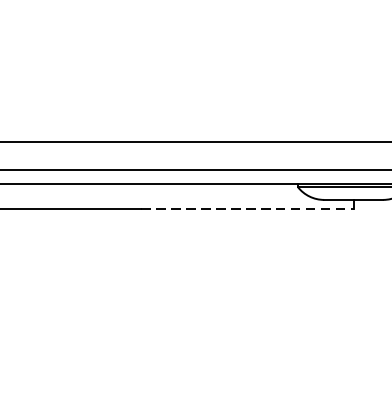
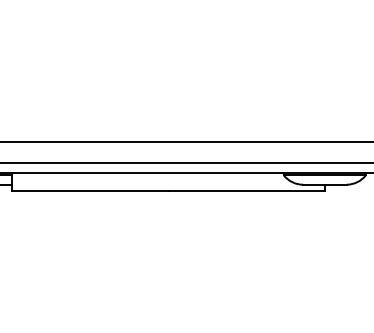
line: (248, 209) -> (247, 191), dashed -> solid

